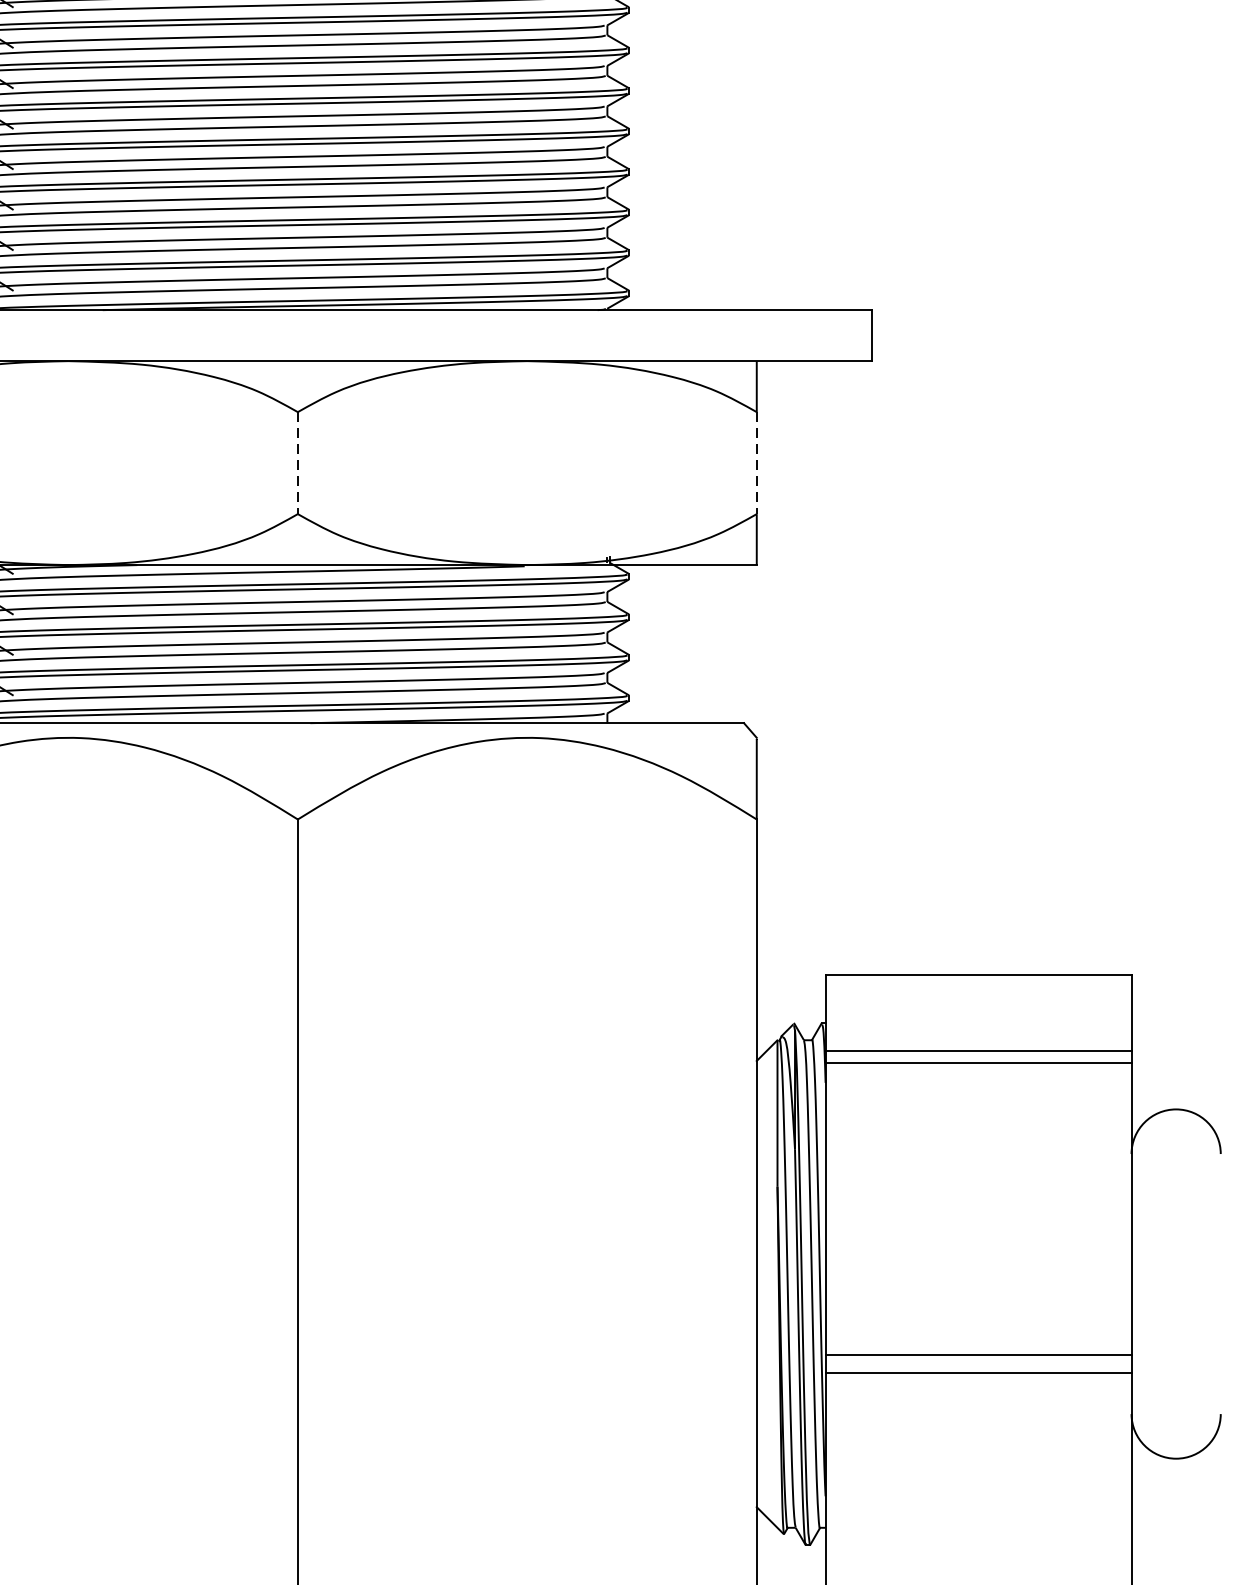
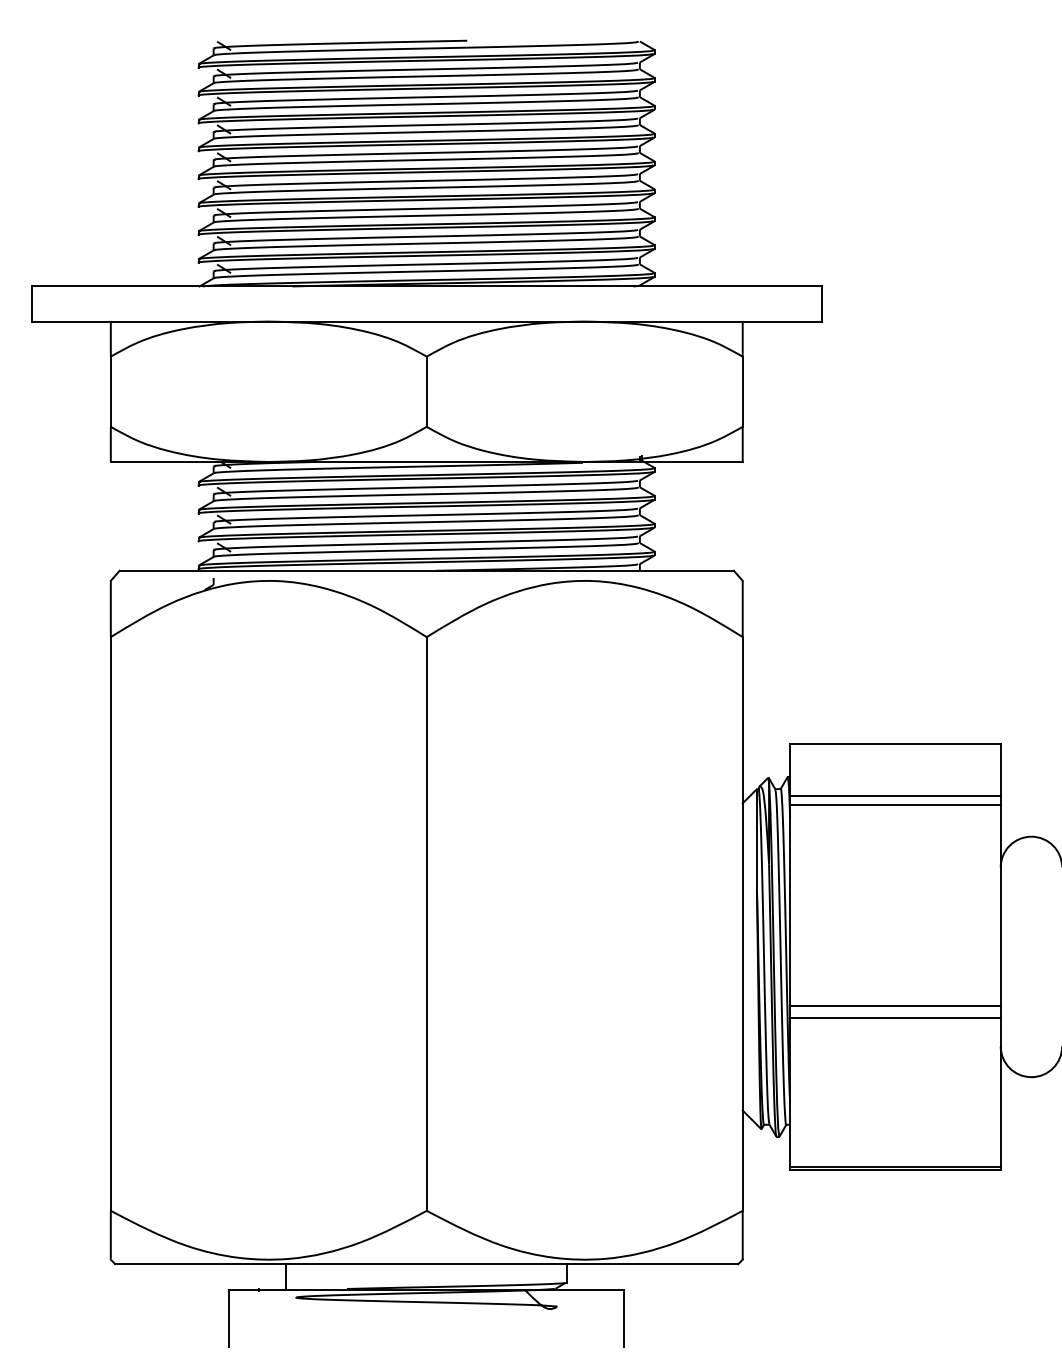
line: (297, 464) -> (426, 392), dashed -> solid
line: (756, 464) -> (742, 392), dashed -> solid

